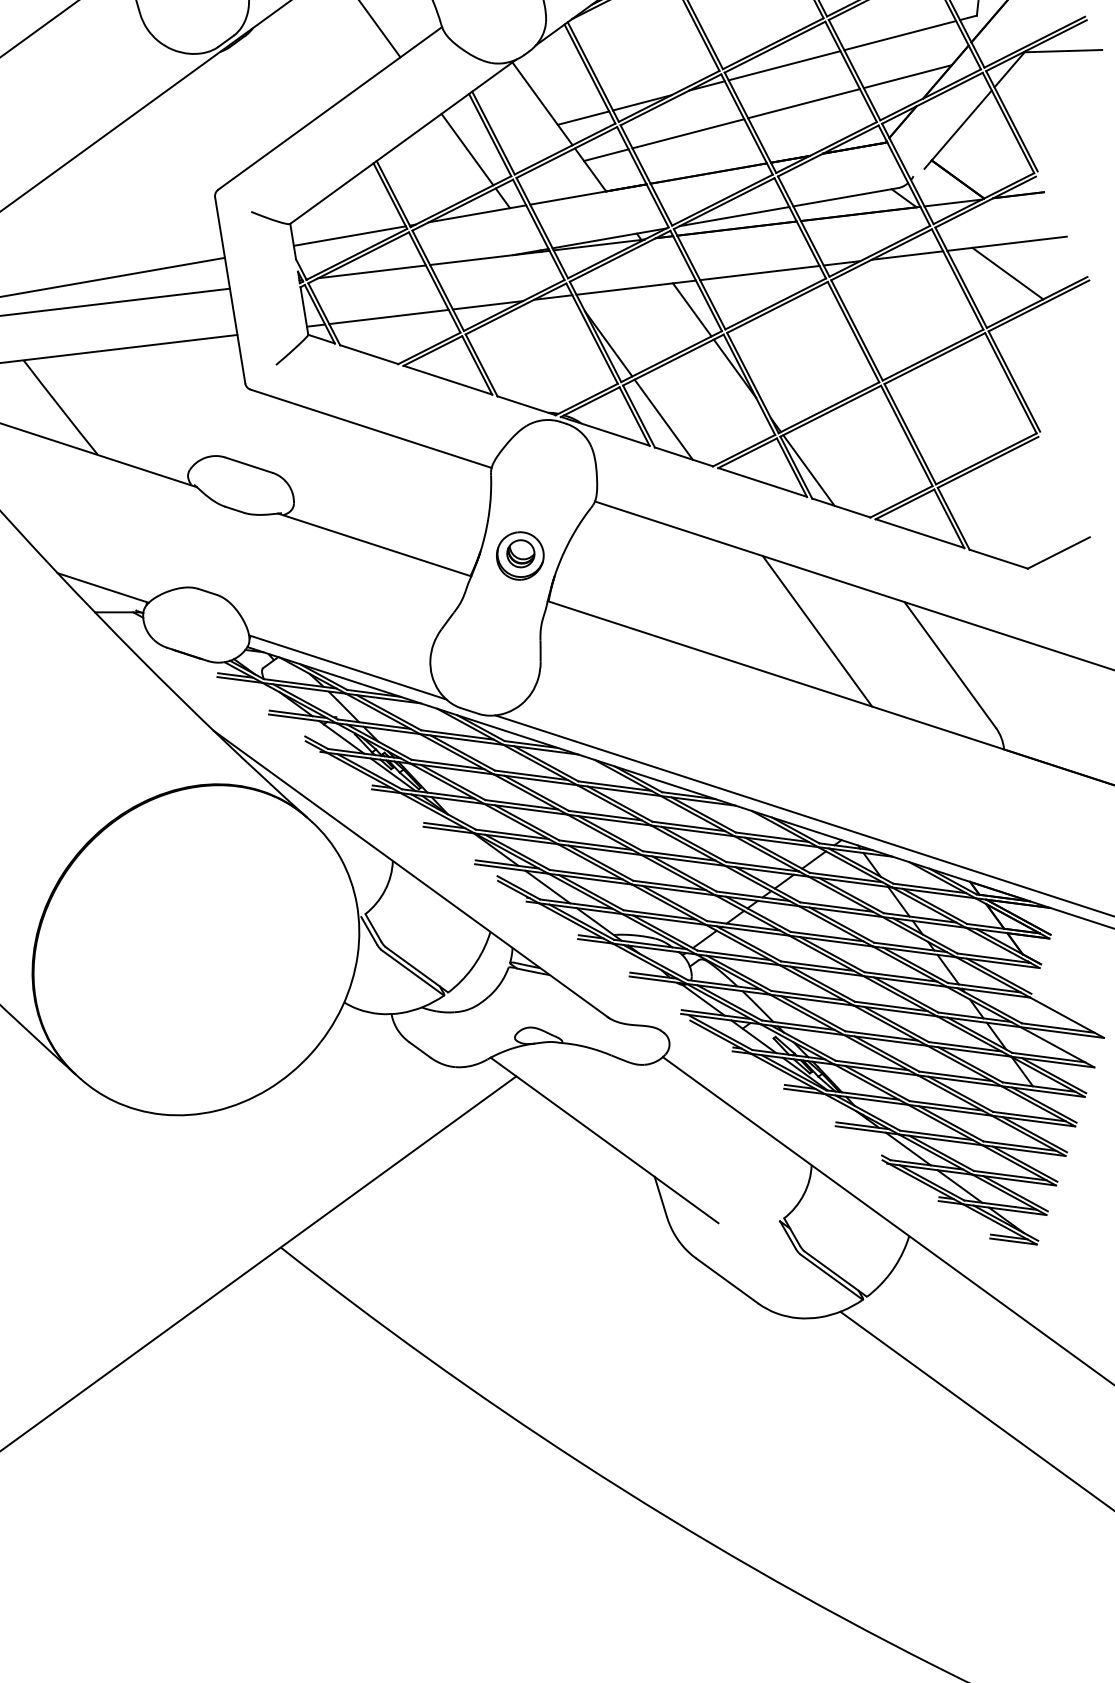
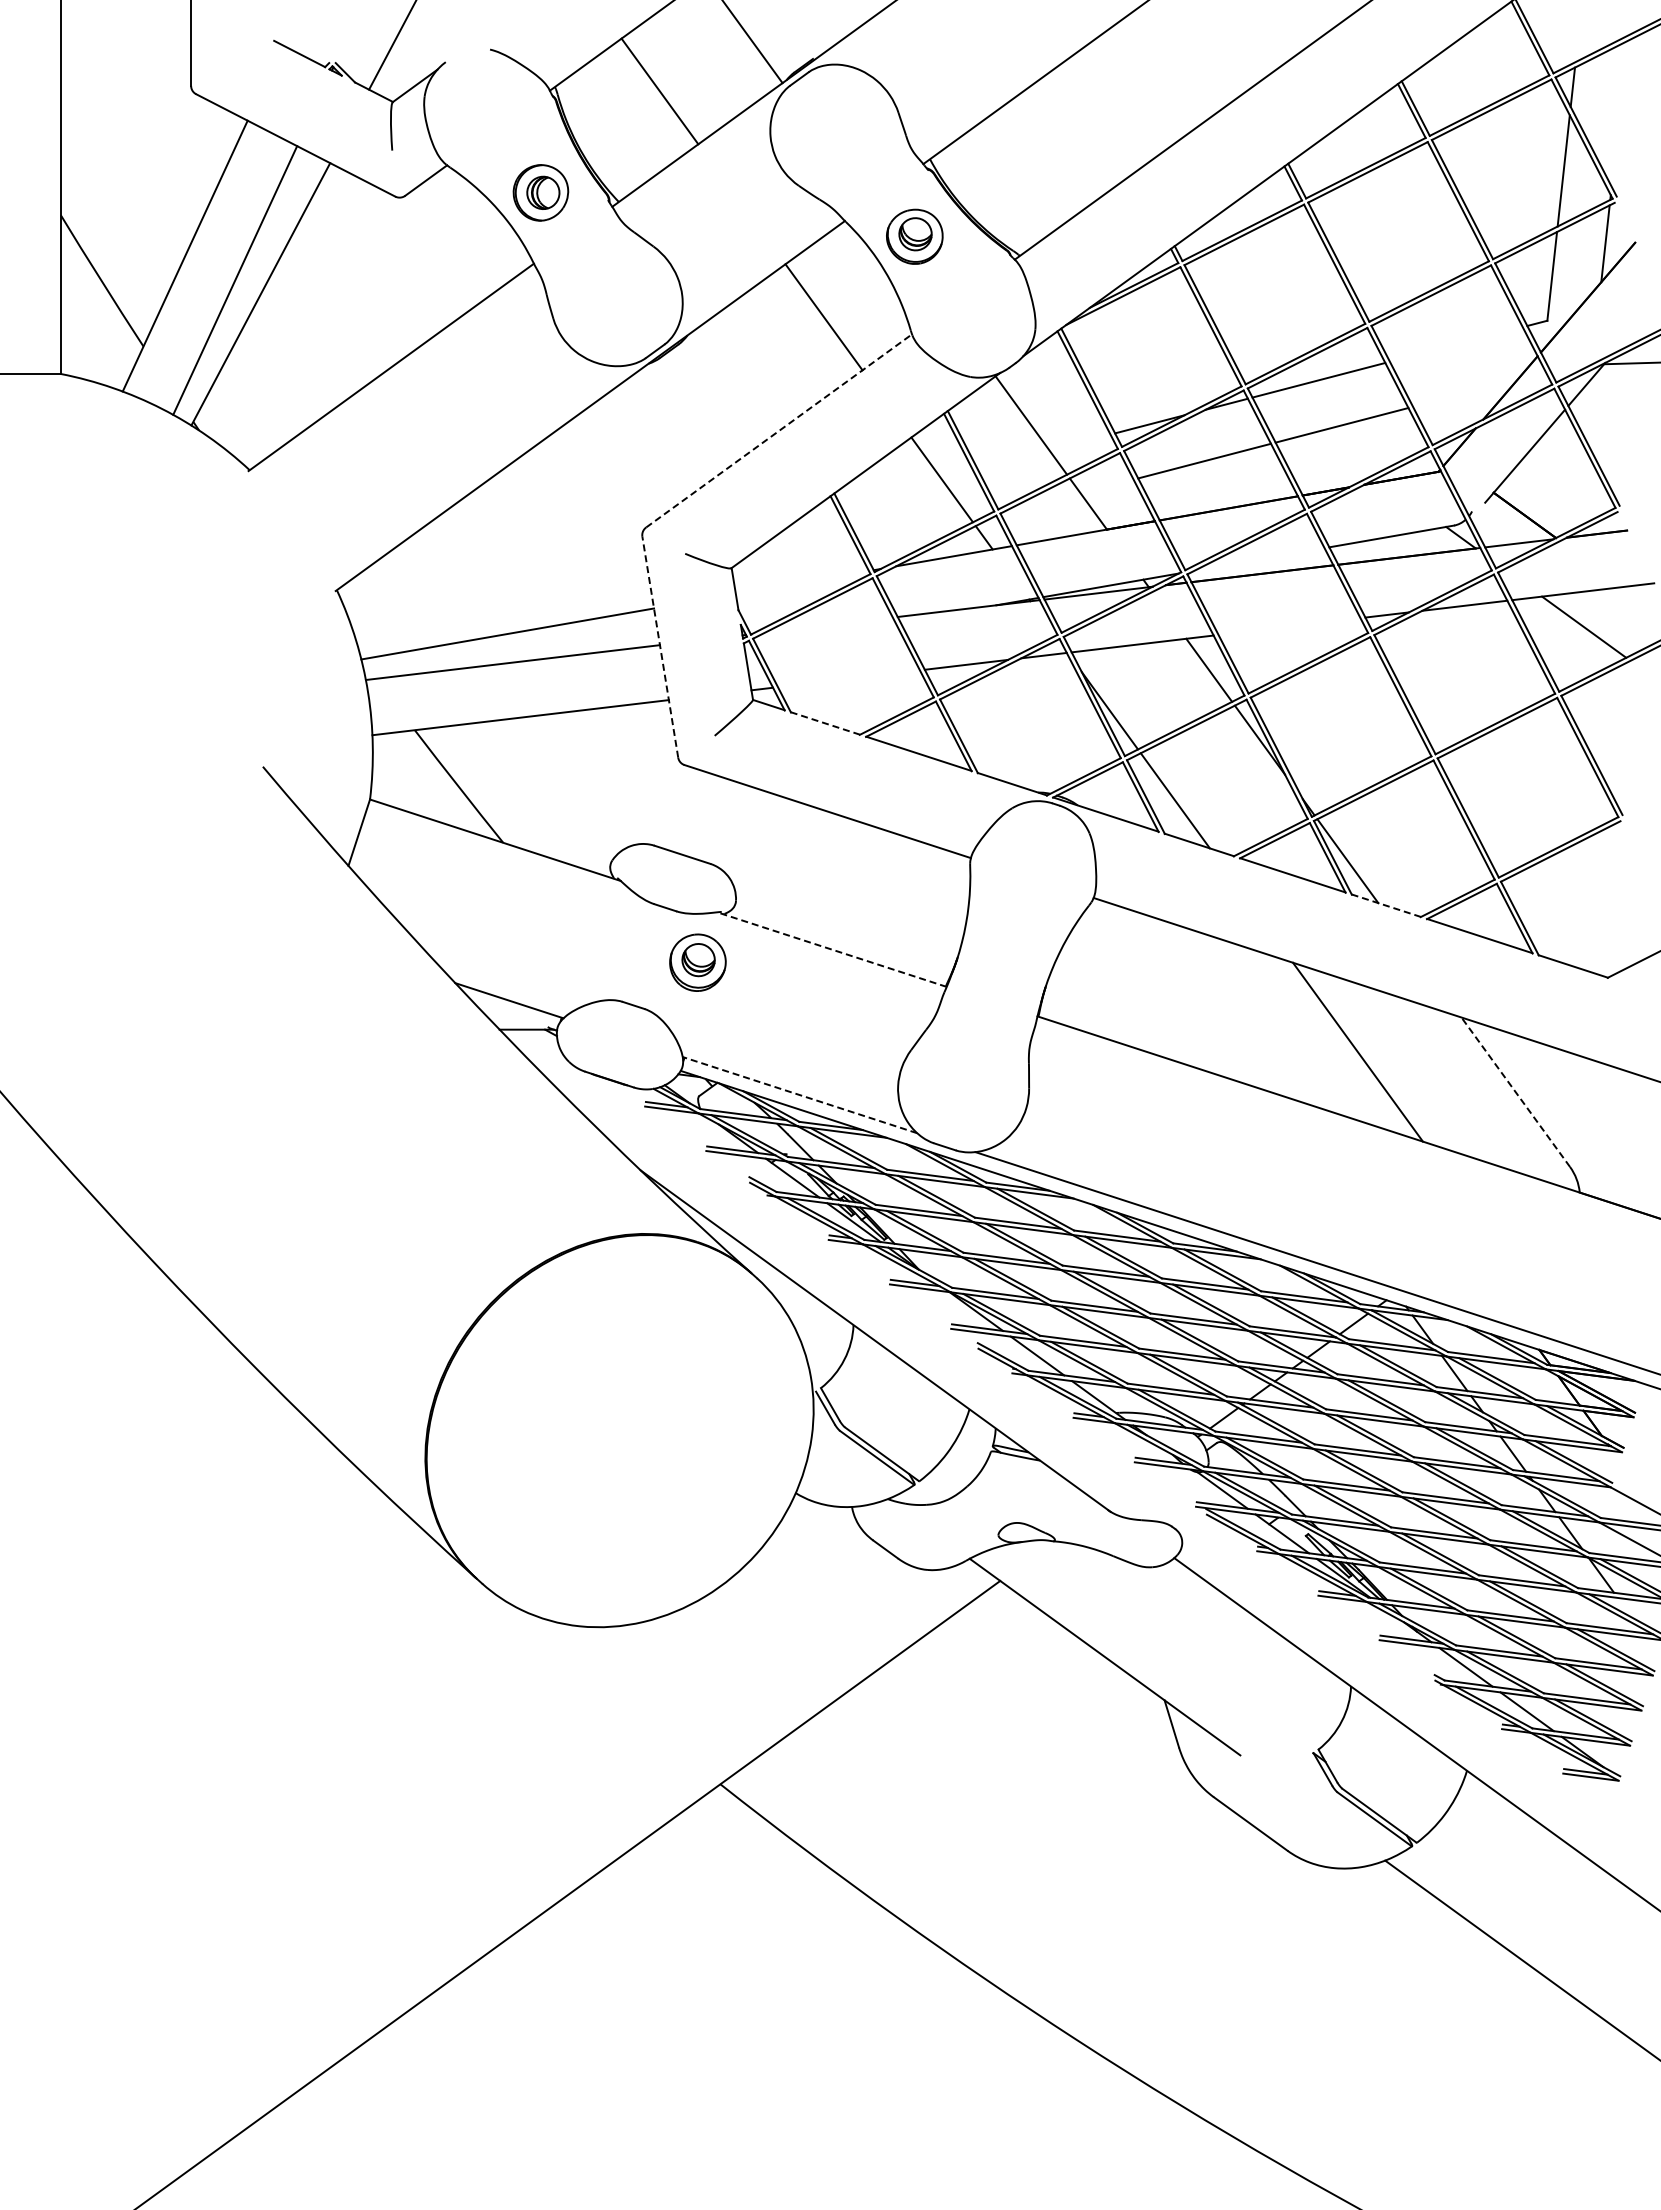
line: (899, 35) -> (1455, 344), removed
line: (907, 76) -> (1465, 392), removed
line: (330, 108) -> (779, 430), solid -> dashed
line: (583, 118) -> (1079, 442), removed
line: (605, 155) -> (1106, 486), removed
line: (734, 216) -> (1259, 559), removed
line: (349, 235) -> (801, 582), removed
line: (371, 271) -> (828, 624), removed
line: (759, 273) -> (1289, 626), removed
line: (230, 290) -> (660, 647), solid -> dashed
line: (388, 316) -> (848, 678), removed
line: (368, 354) -> (824, 723), solid -> dashed
line: (840, 507) -> (1385, 905), solid -> dashed
line: (374, 544) -> (831, 949), solid -> dashed
part: (519, 555) -> (697, 962), moved
line: (950, 664) -> (1515, 1091), solid -> dashed
line: (347, 666) -> (799, 1094), solid -> dashed

